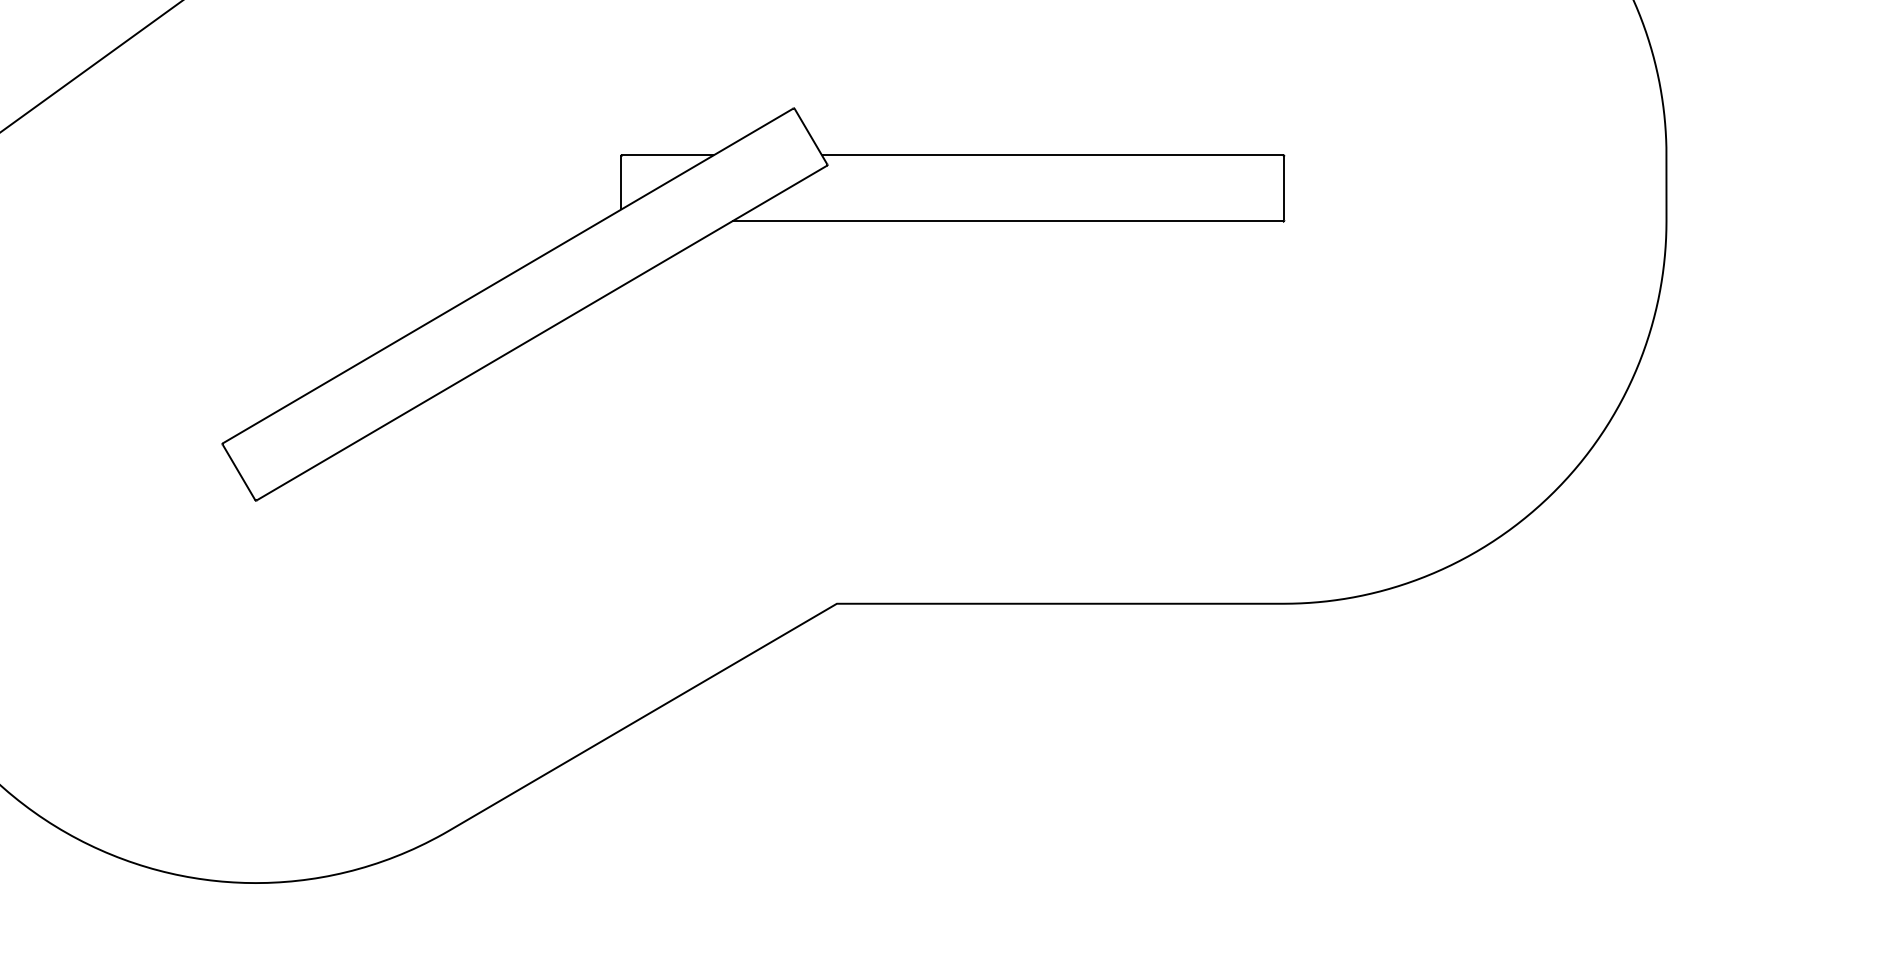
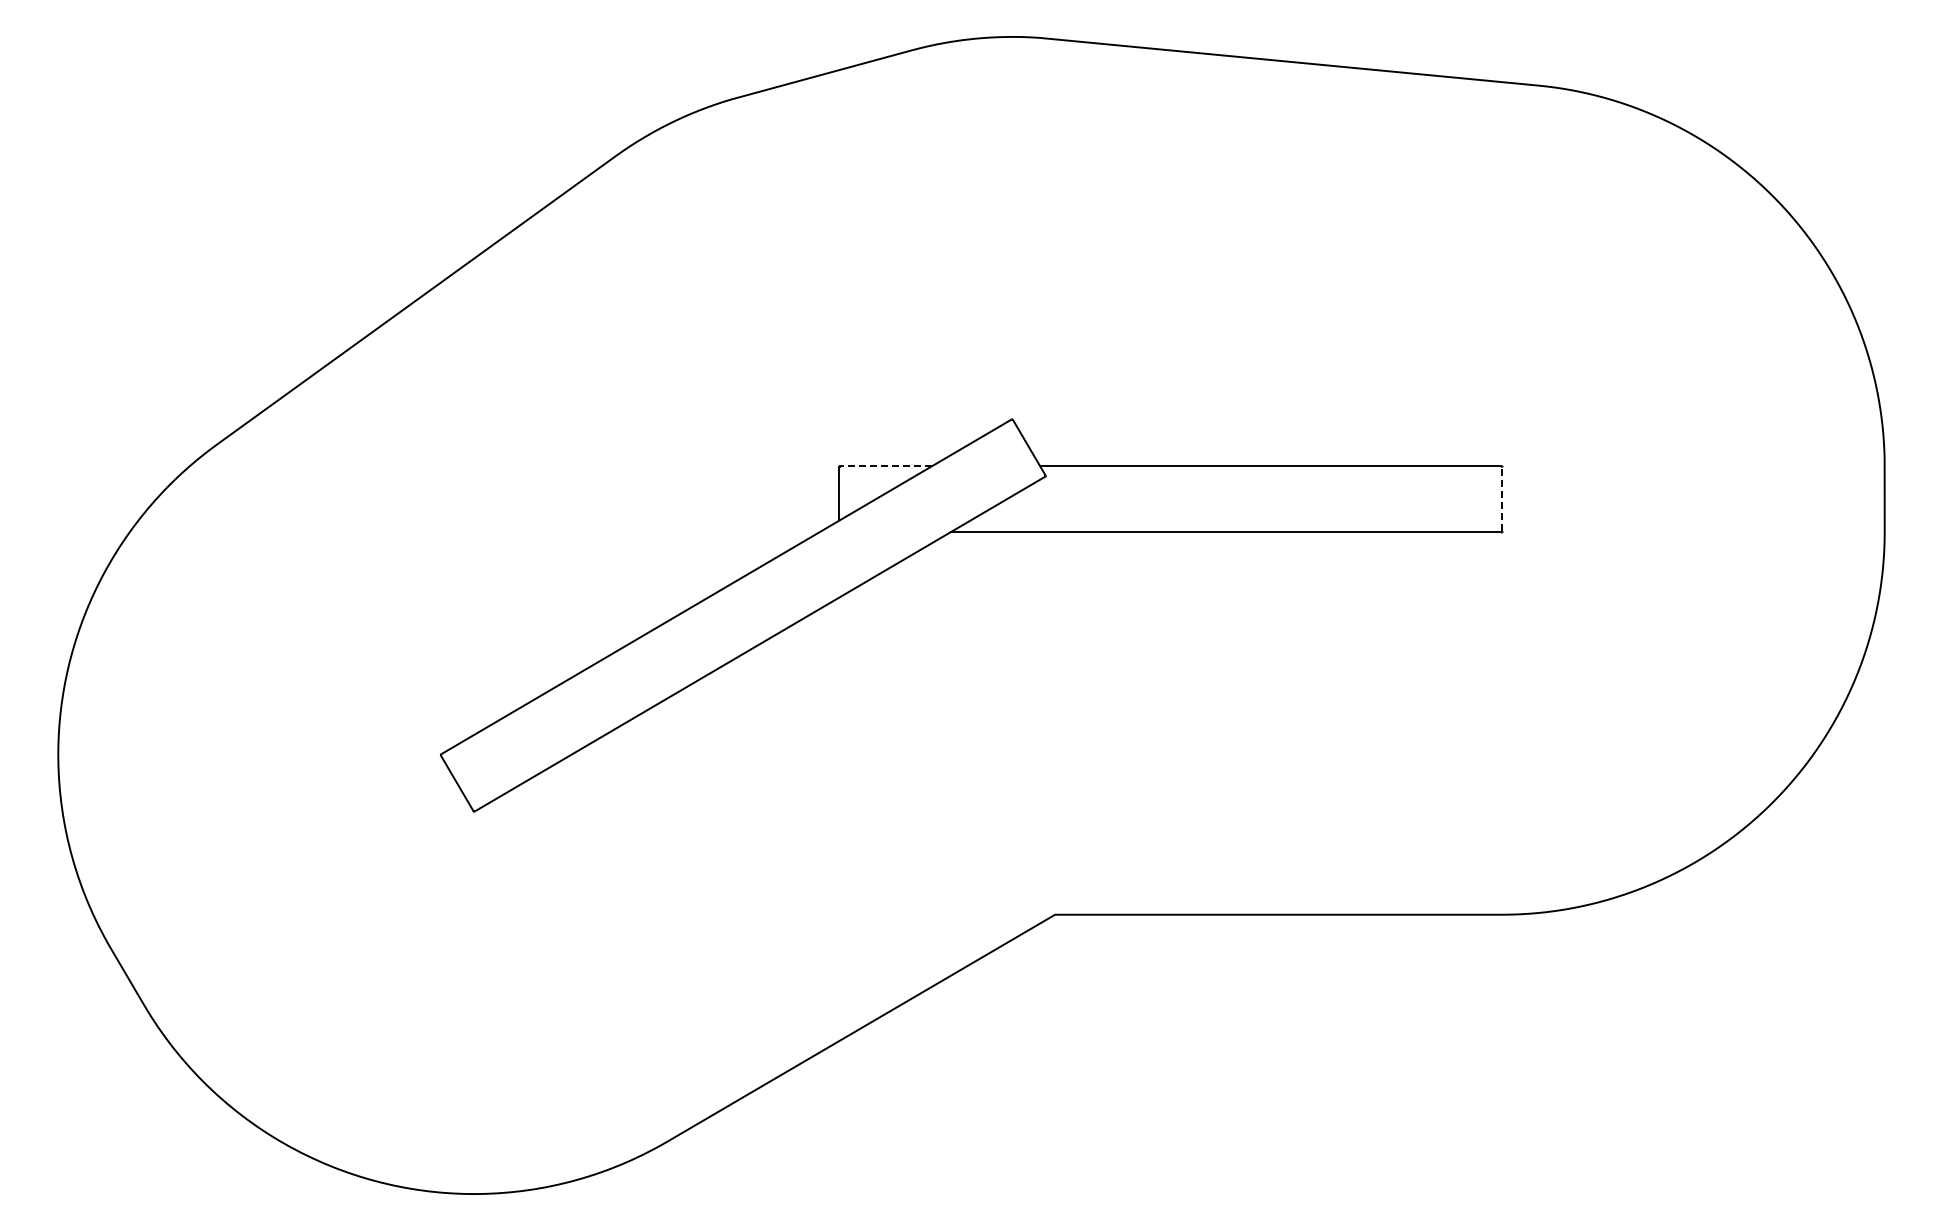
line: (668, 155) -> (886, 466), solid -> dashed
line: (1284, 188) -> (1502, 499), solid -> dashed

